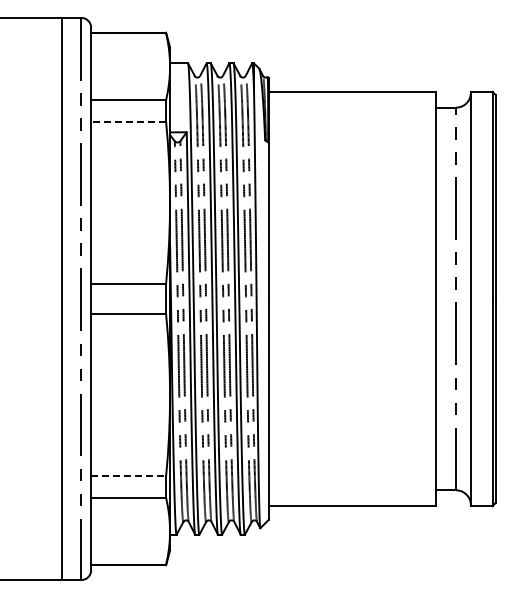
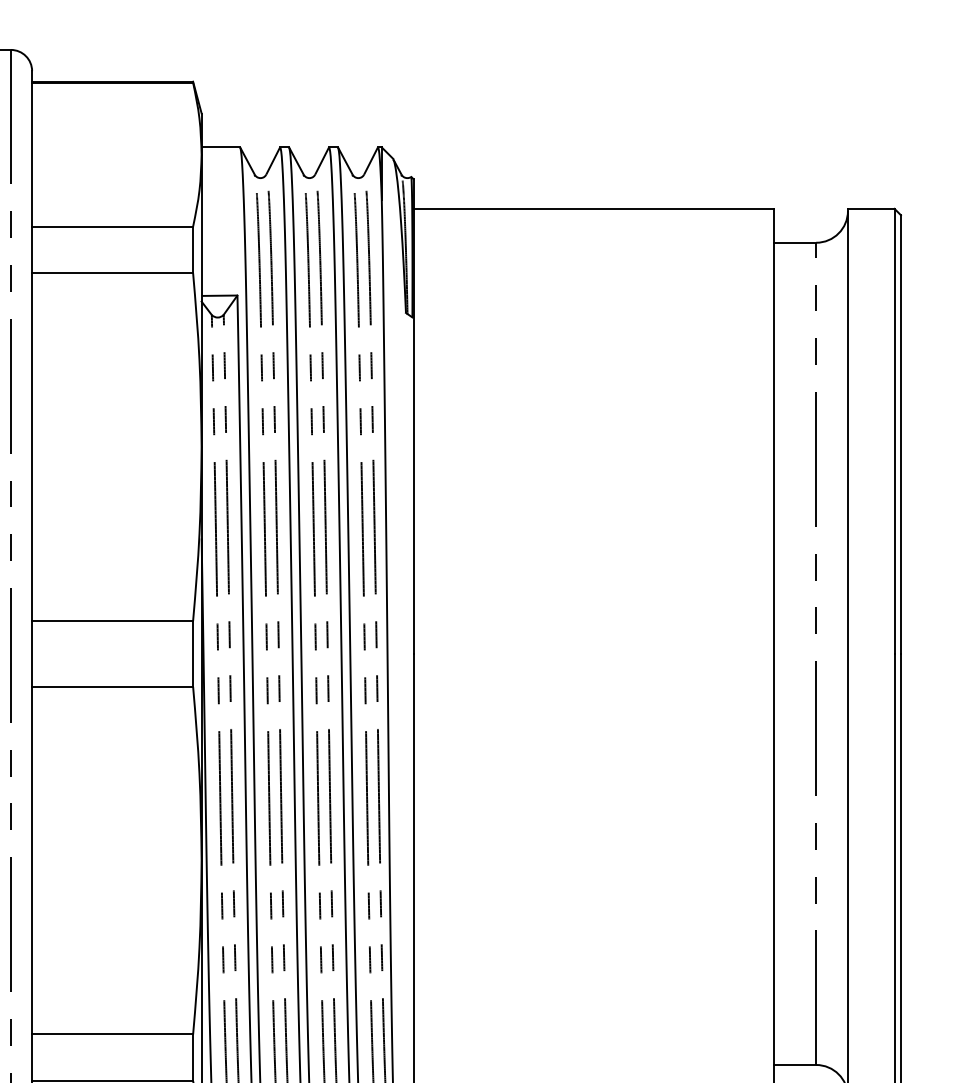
line: (128, 121) -> (112, 272), dashed -> solid
line: (129, 476) -> (114, 1035), dashed -> solid

